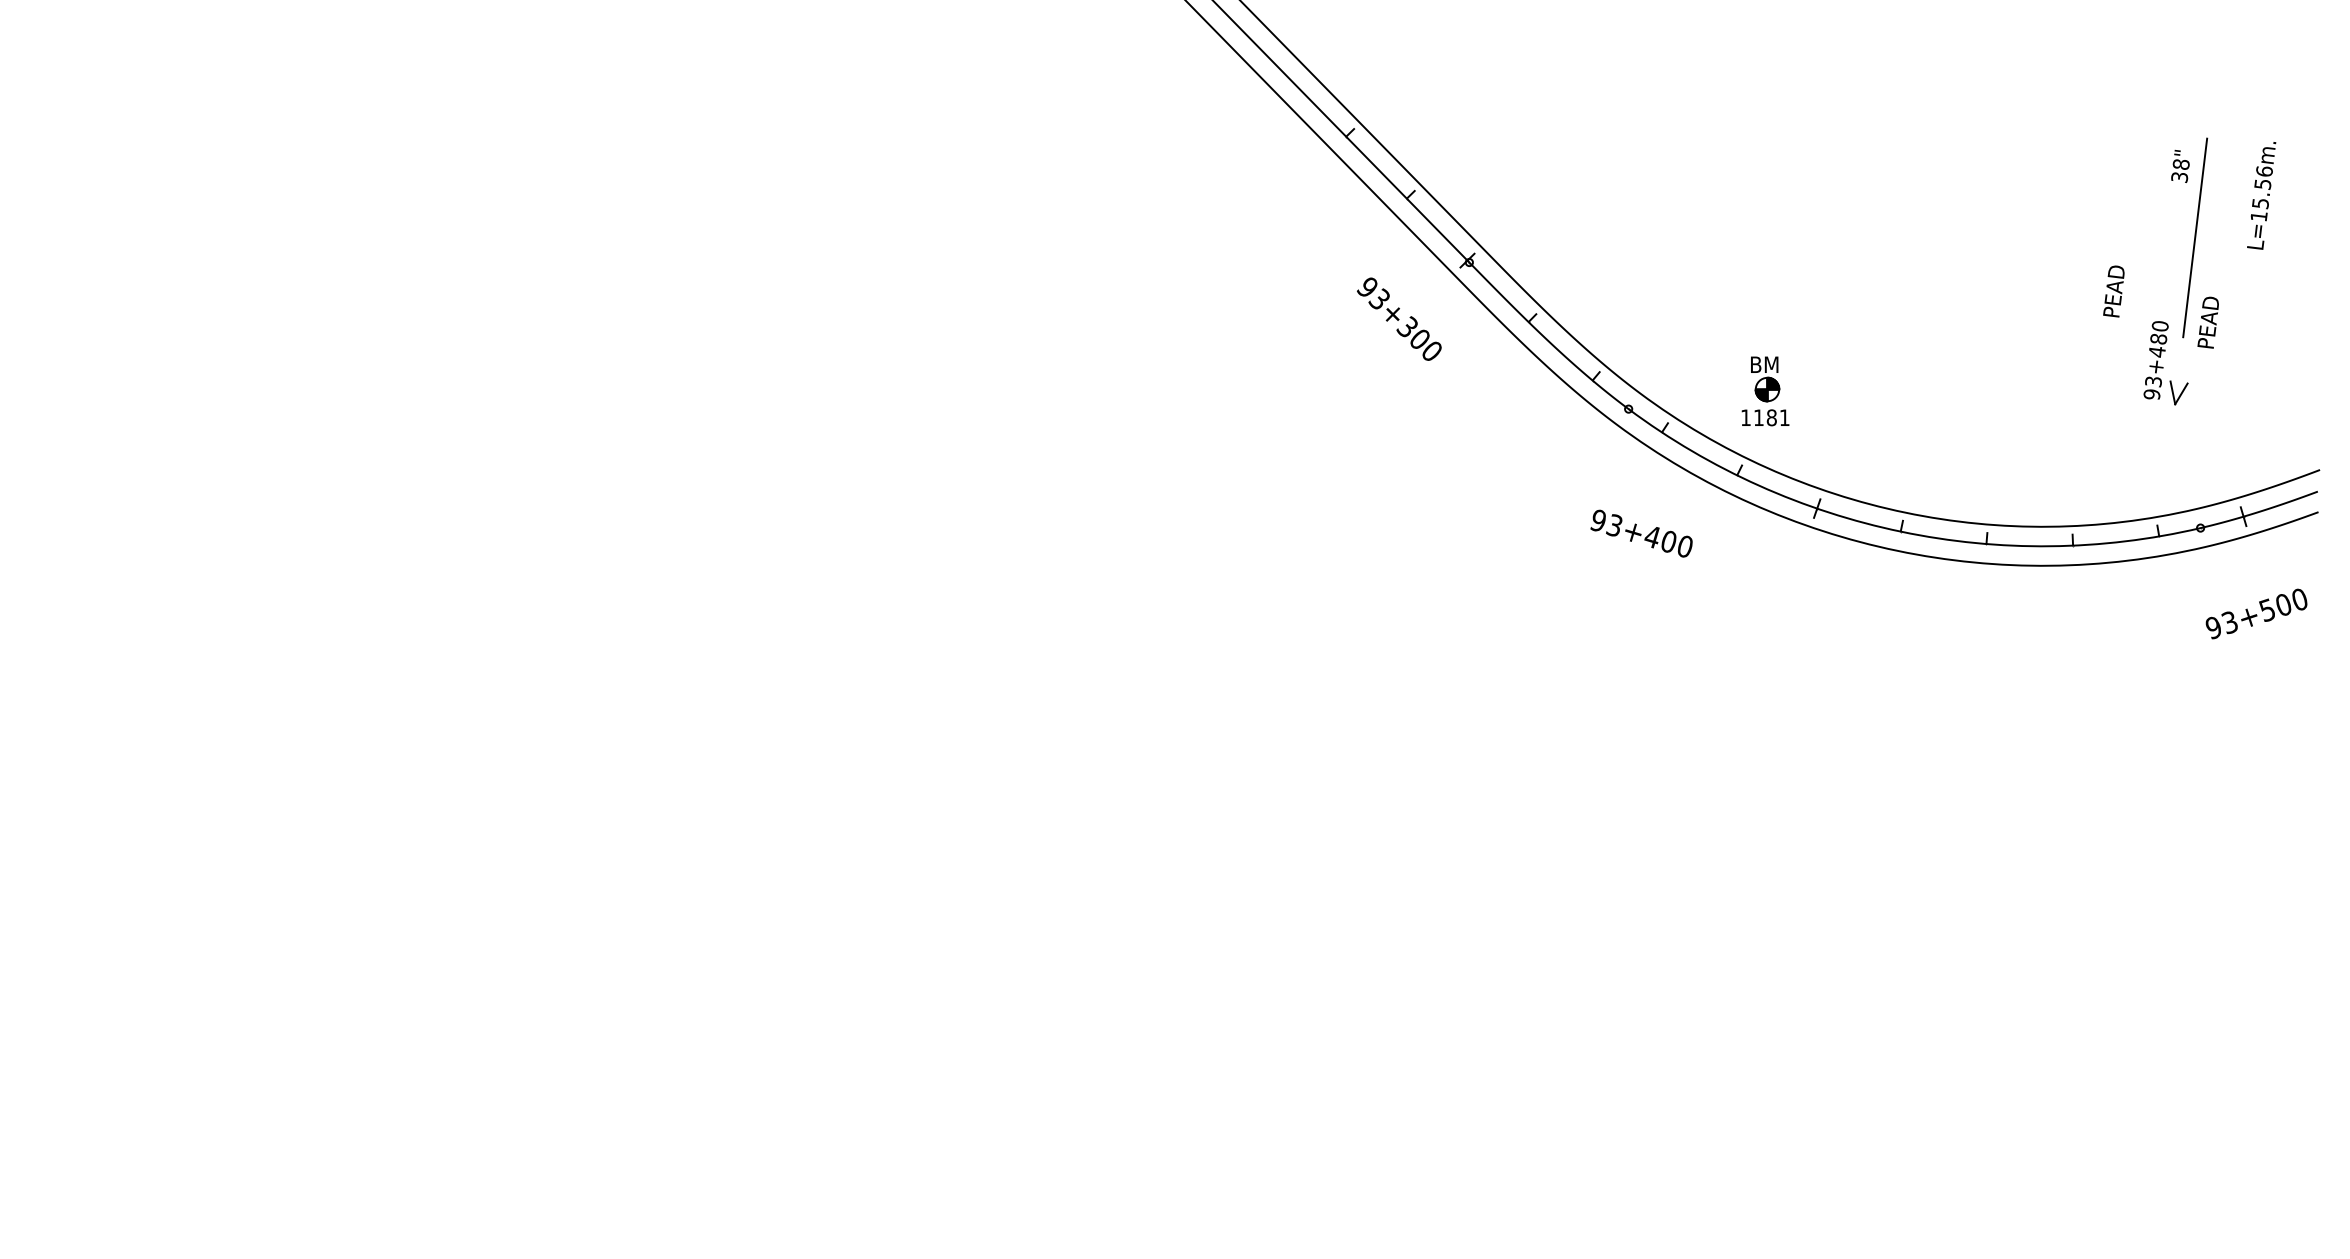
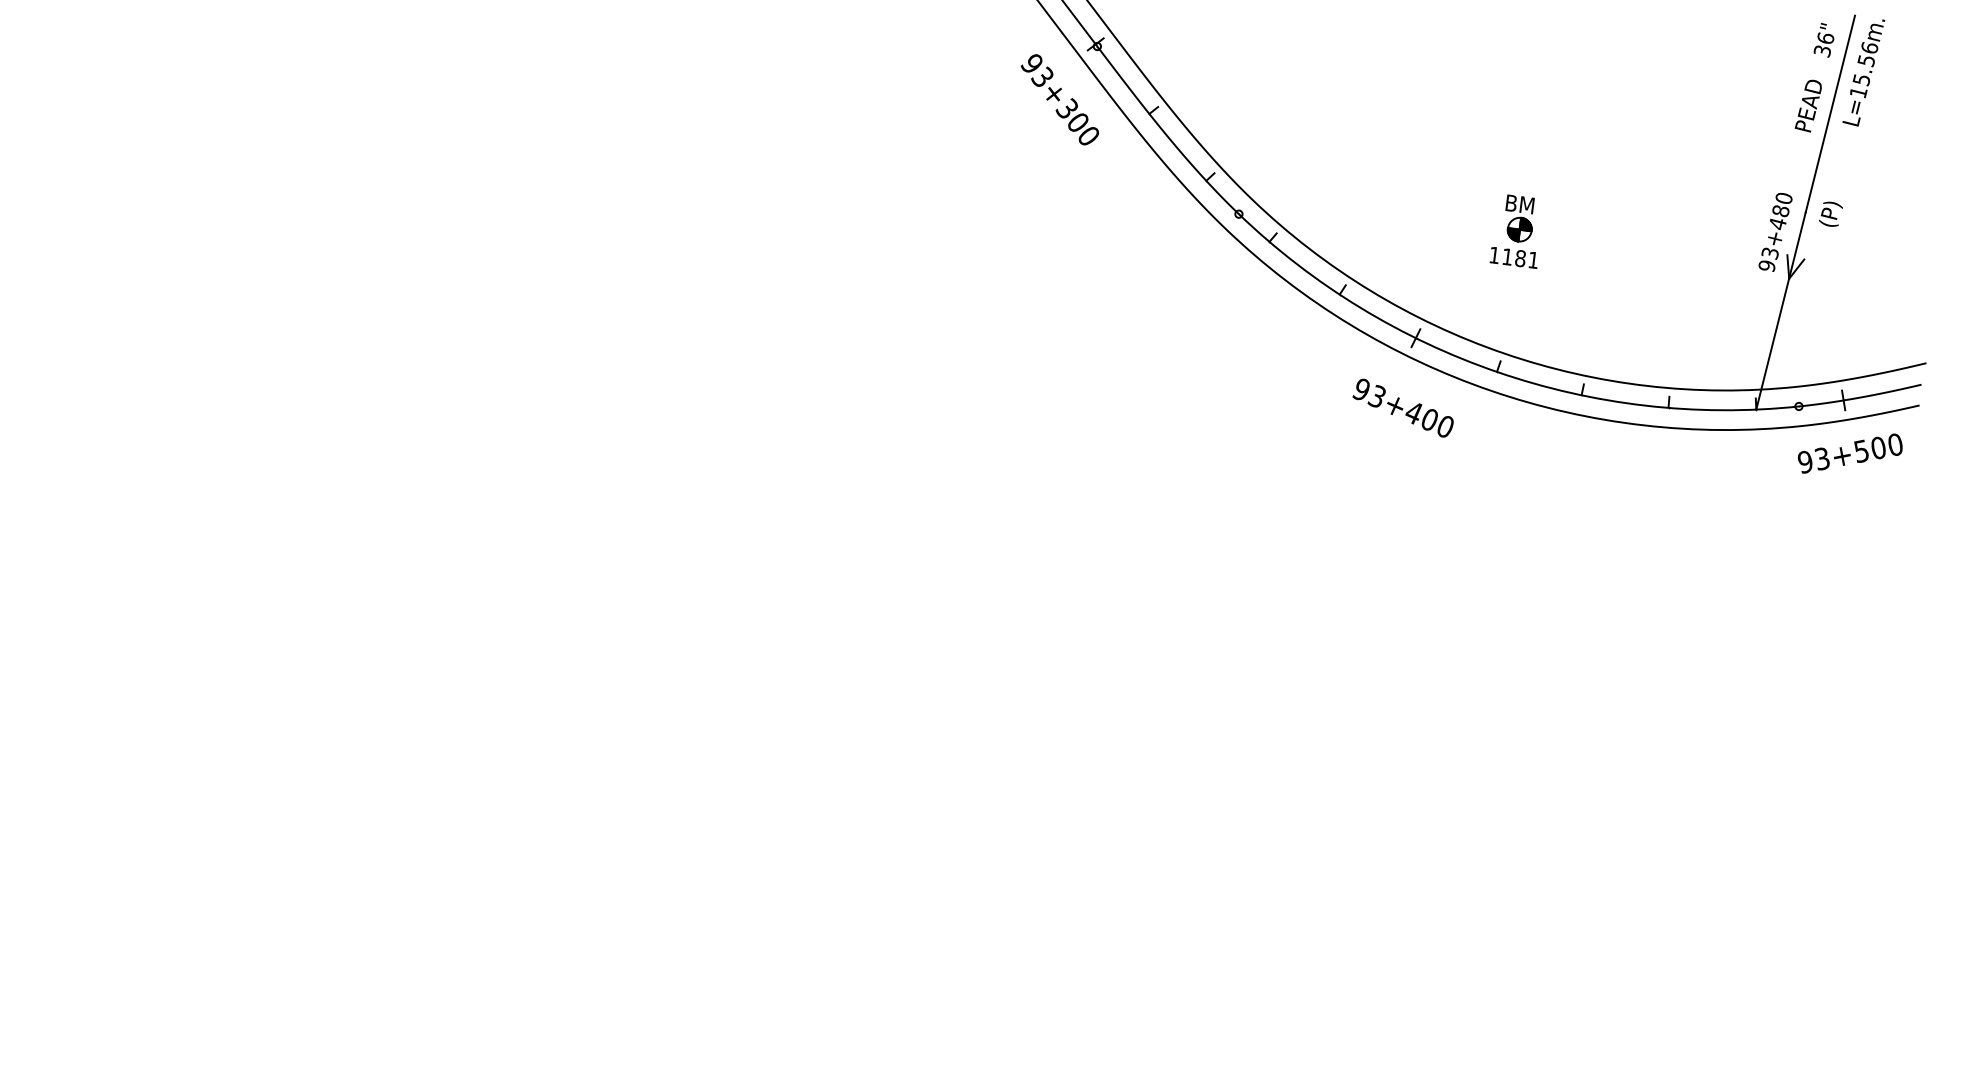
text: (2180, 164) -> (1824, 38), 38" -> 36"
text: (2261, 195) -> (1863, 71), moved
text: (2113, 291) -> (1808, 105), moved
text: (1399, 318) -> (1060, 99), moved
text: (2208, 322) -> (1833, 200), PEAD -> (P)
part: (1765, 391) -> (1517, 231), moved
line: (2171, 436) -> (1781, 310), added
text: (1641, 533) -> (1403, 407), moved
text: (2256, 613) -> (1850, 453), moved

